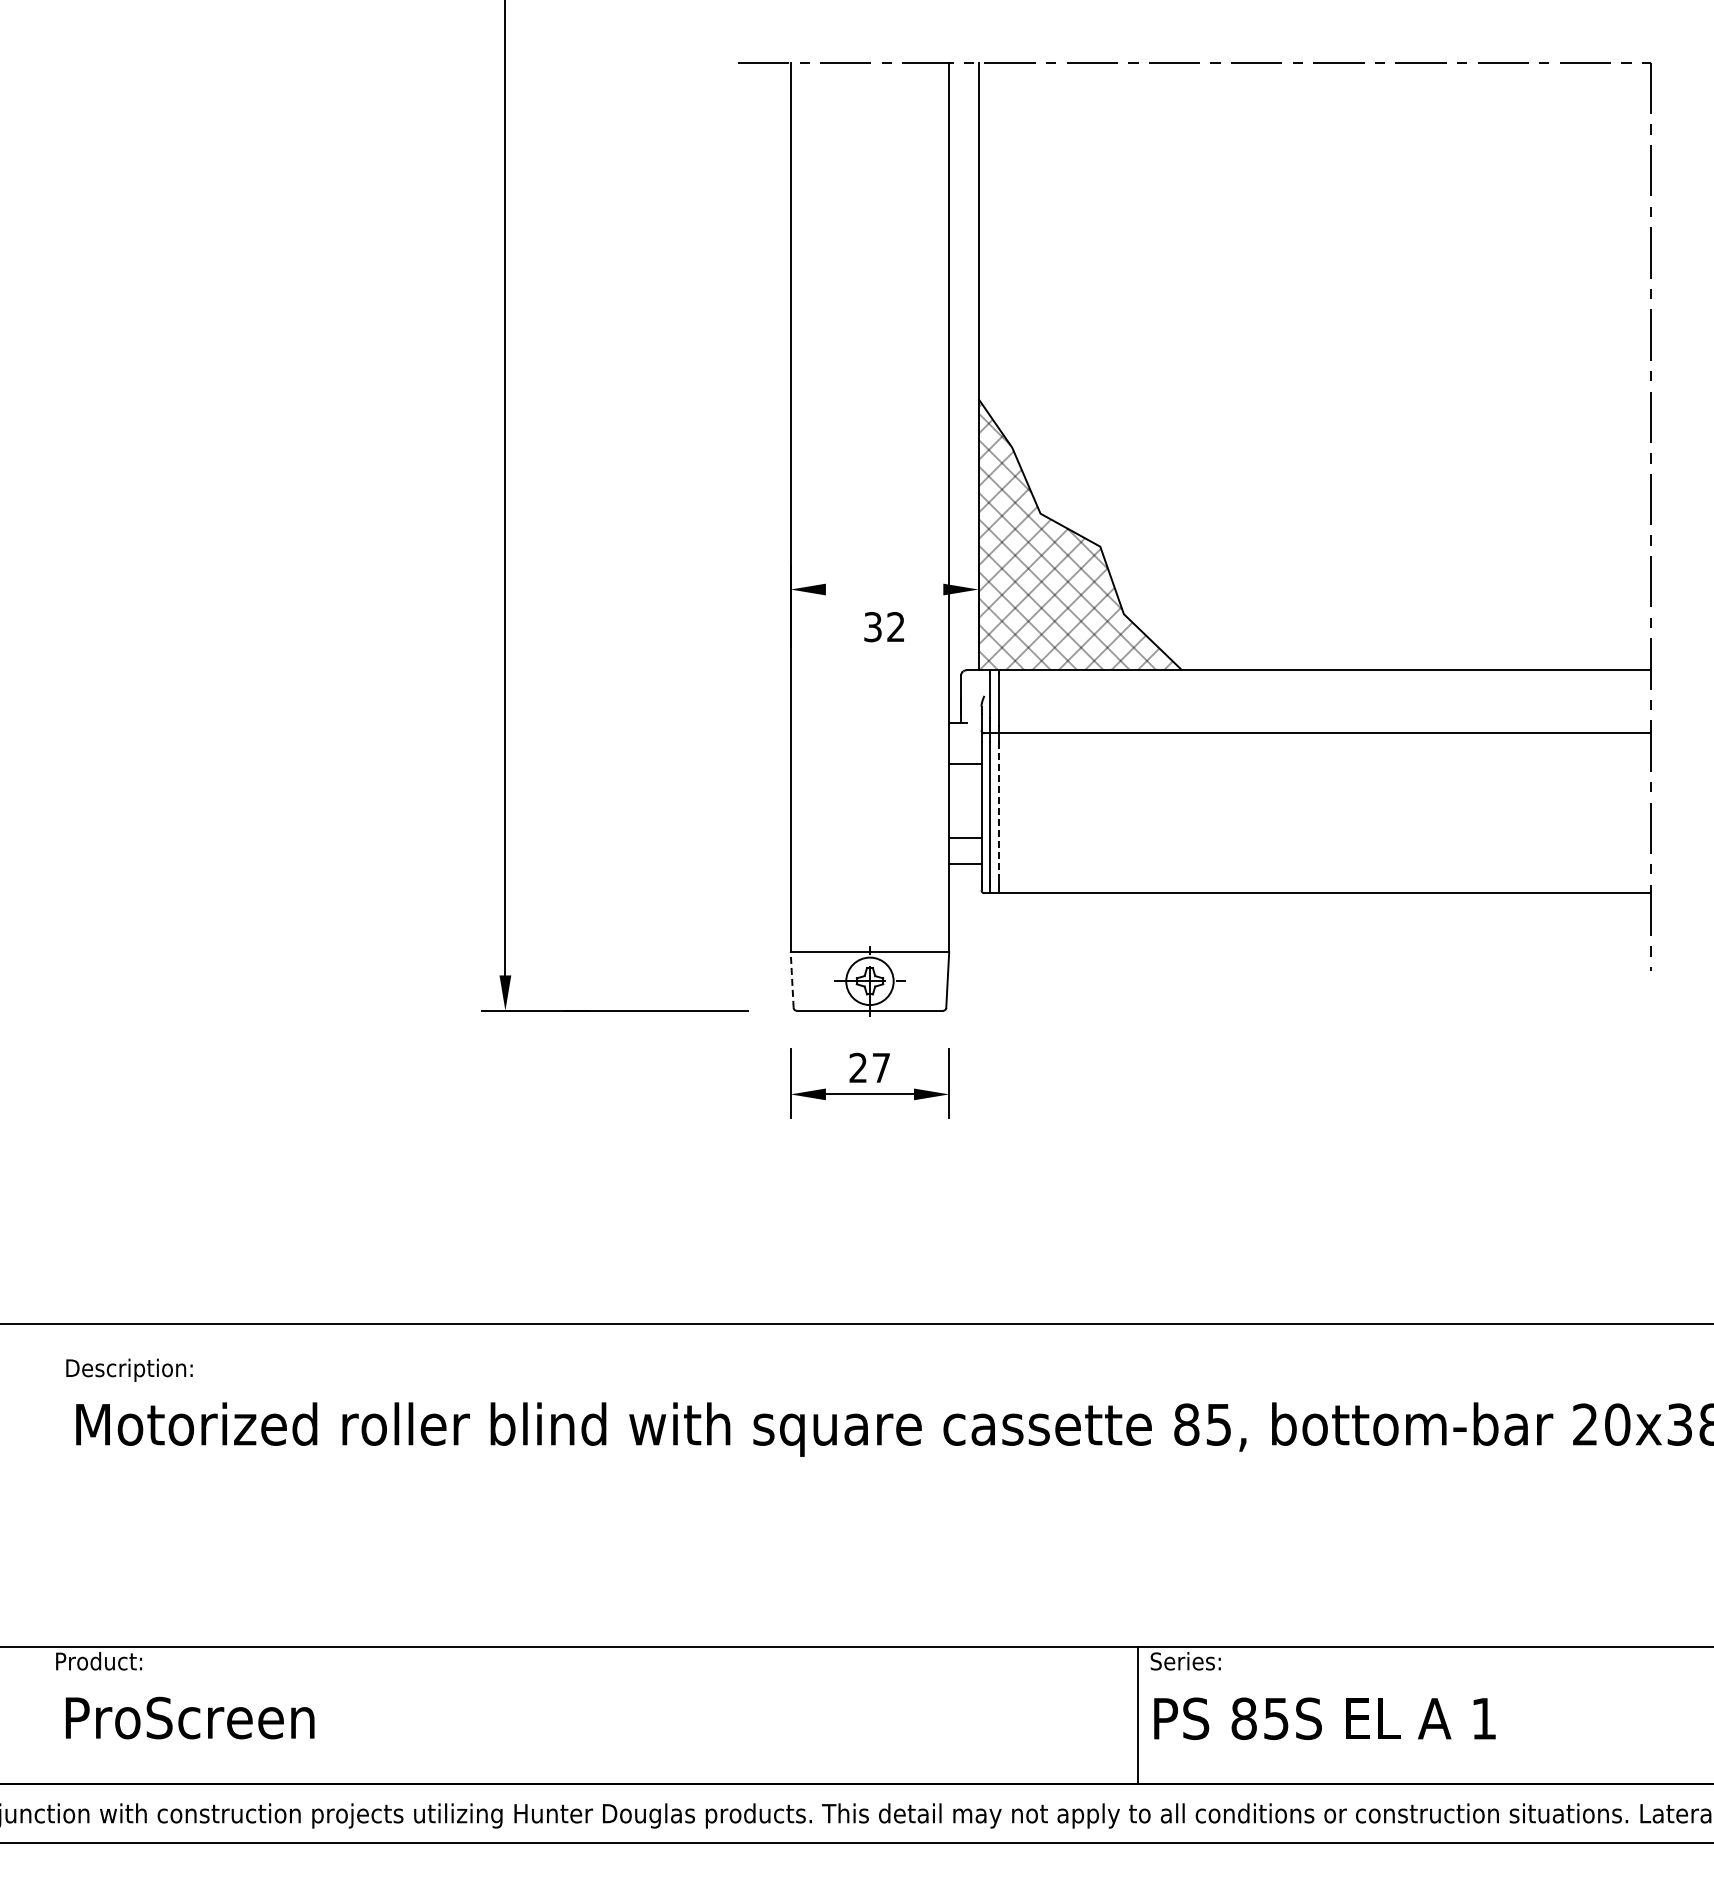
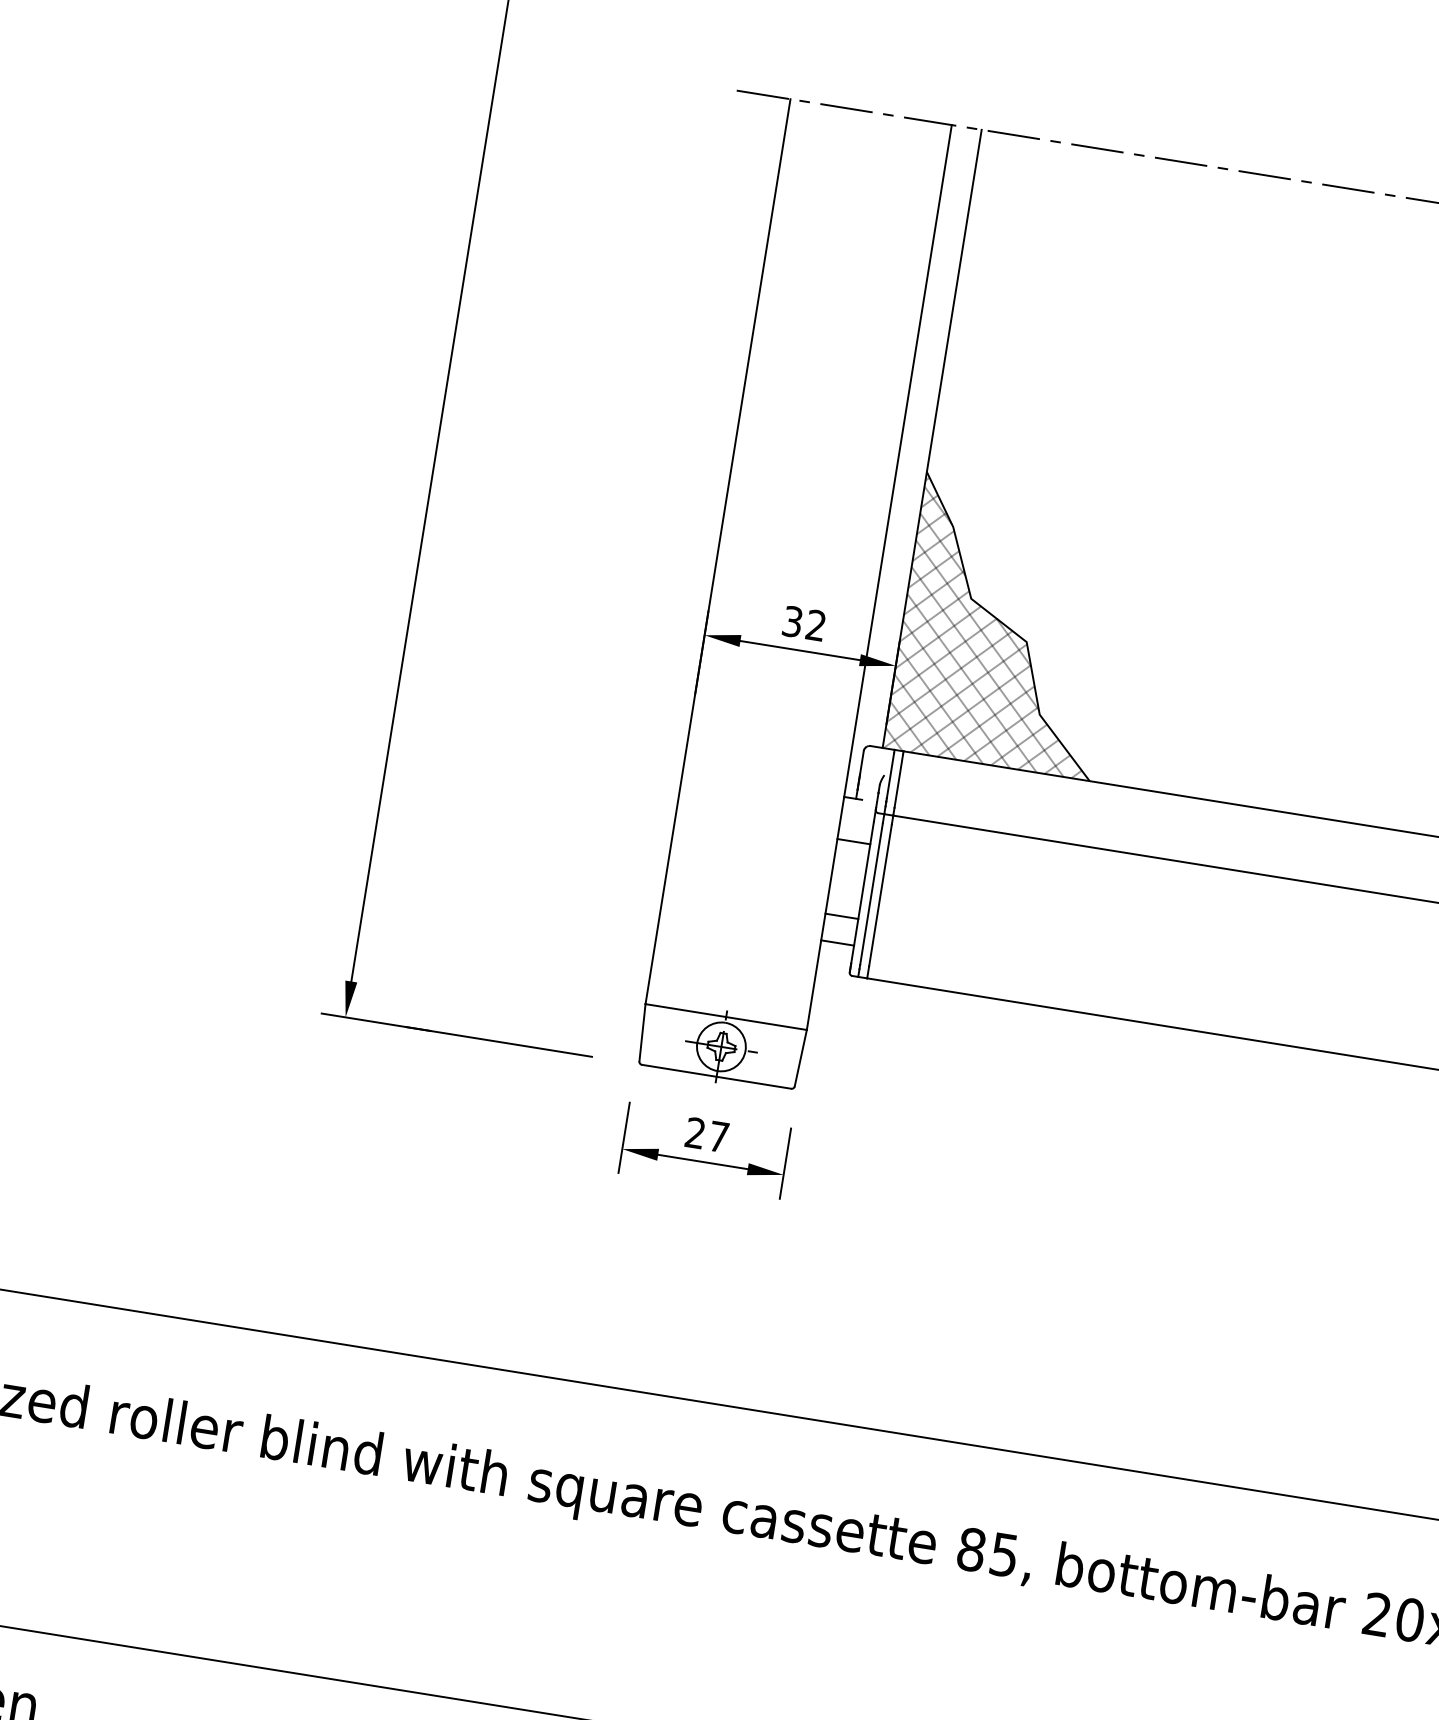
line: (884, 589) -> (800, 650), added
text: (883, 627) -> (803, 623), moved
line: (999, 811) -> (880, 895), dashed -> solid
line: (792, 979) -> (642, 1032), dashed -> solid

